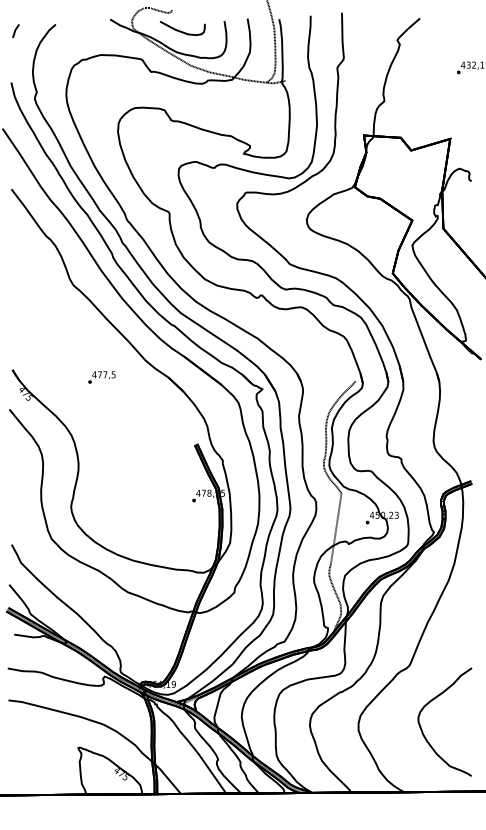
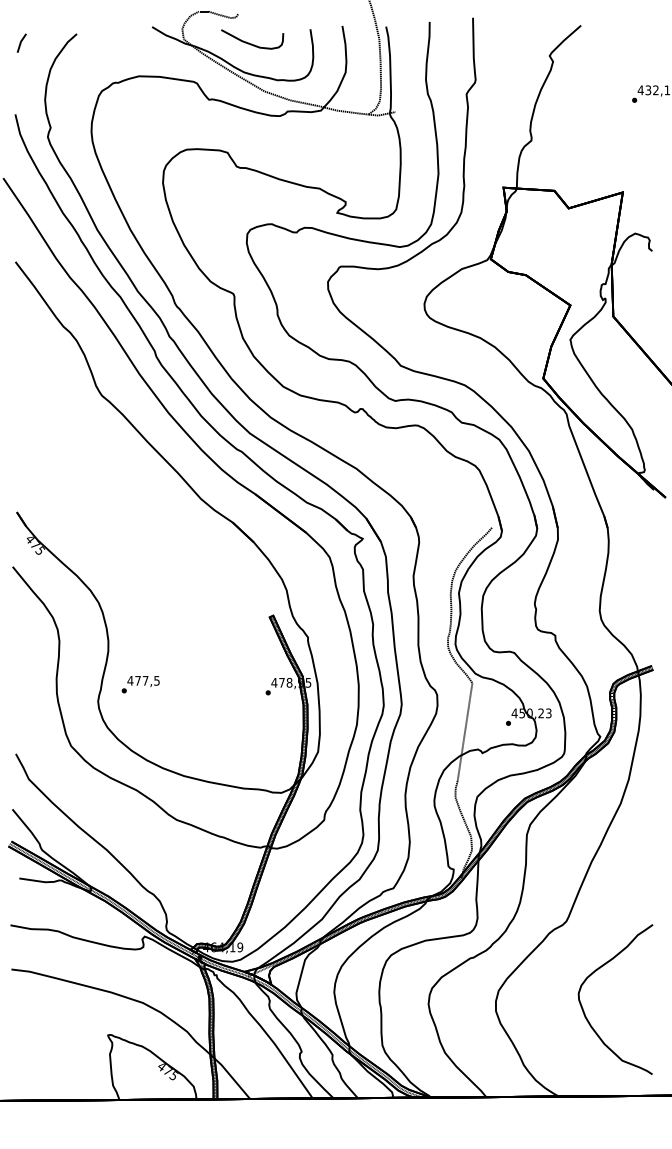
text: (101, 377) -> (140, 684), moved

